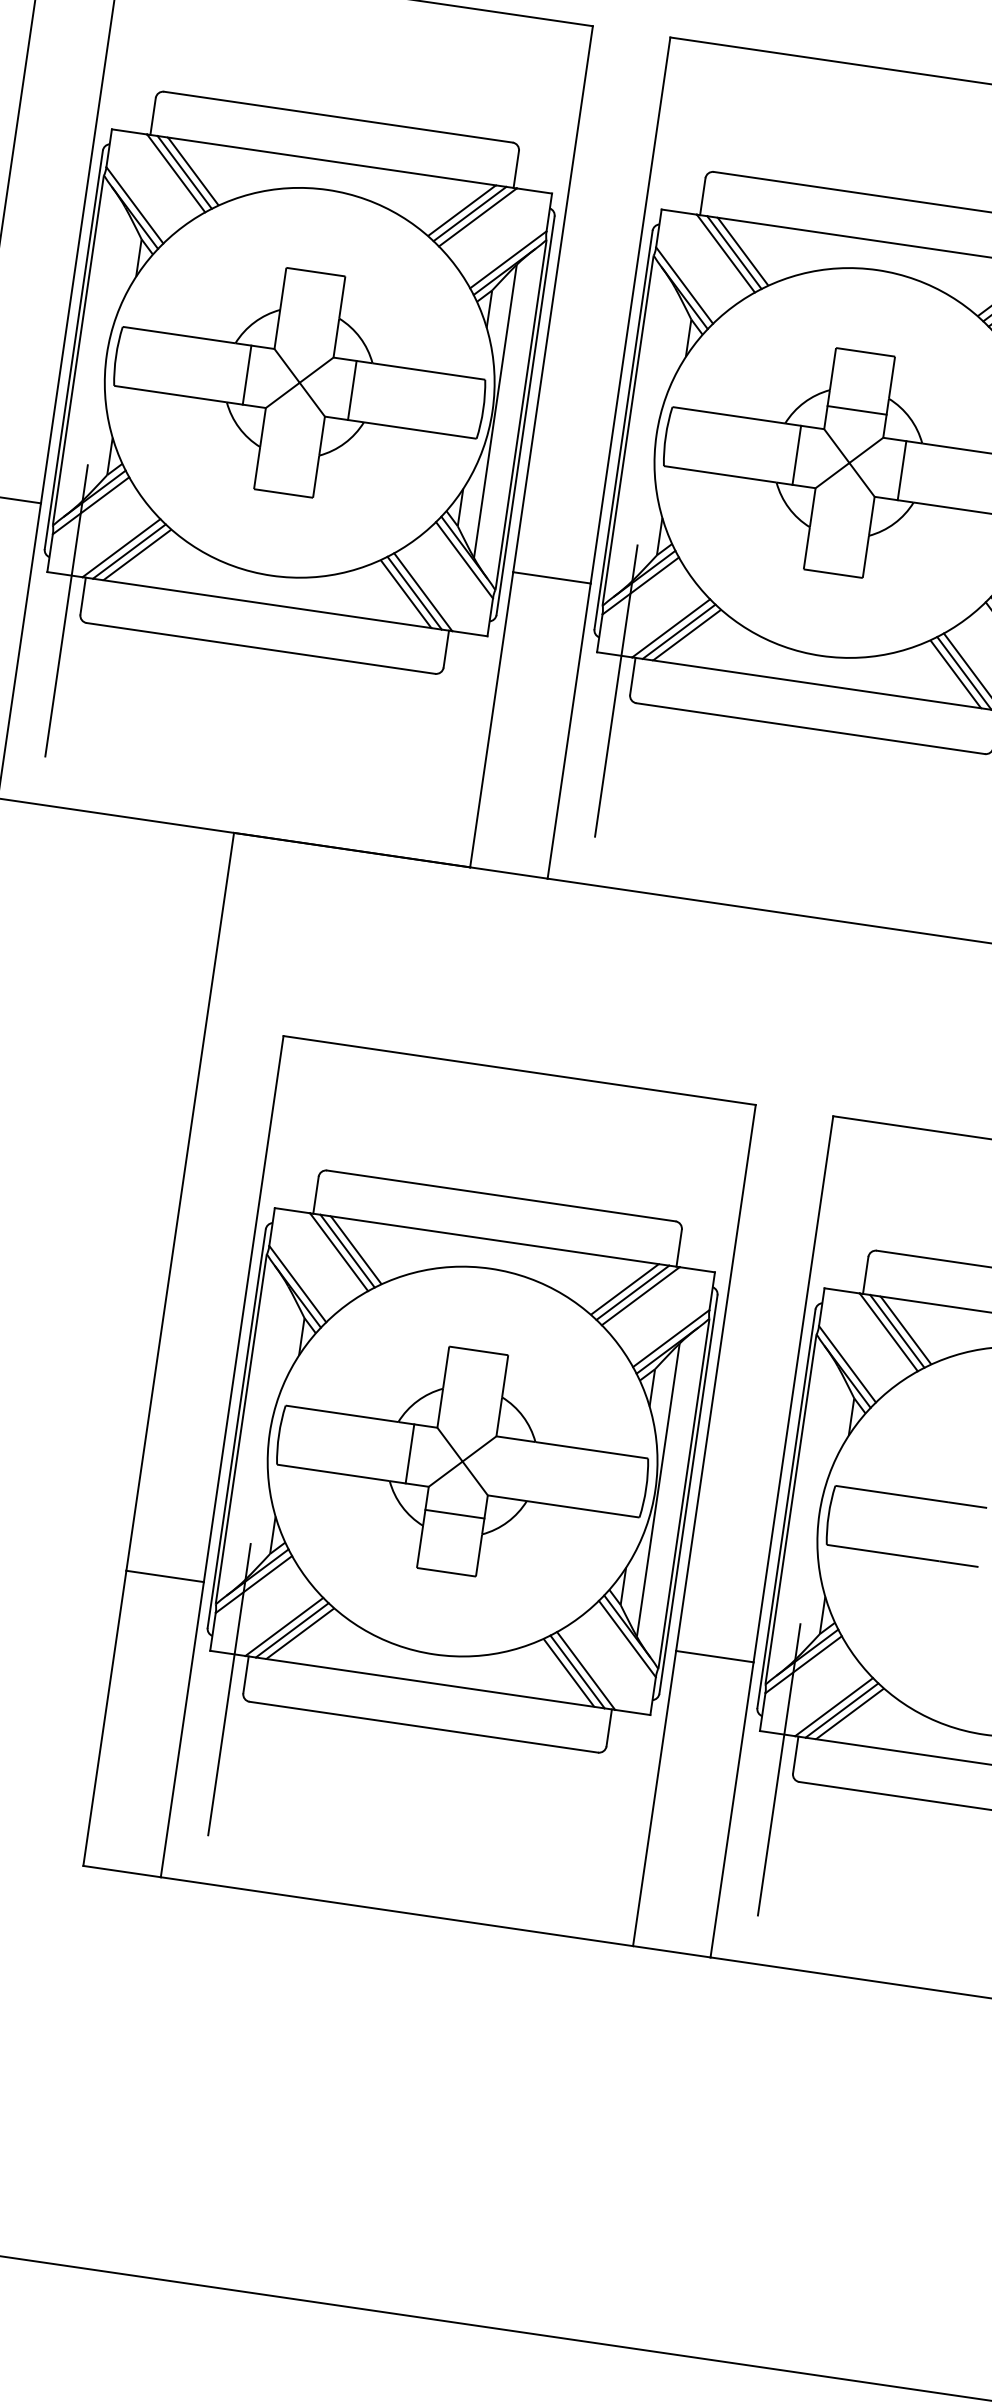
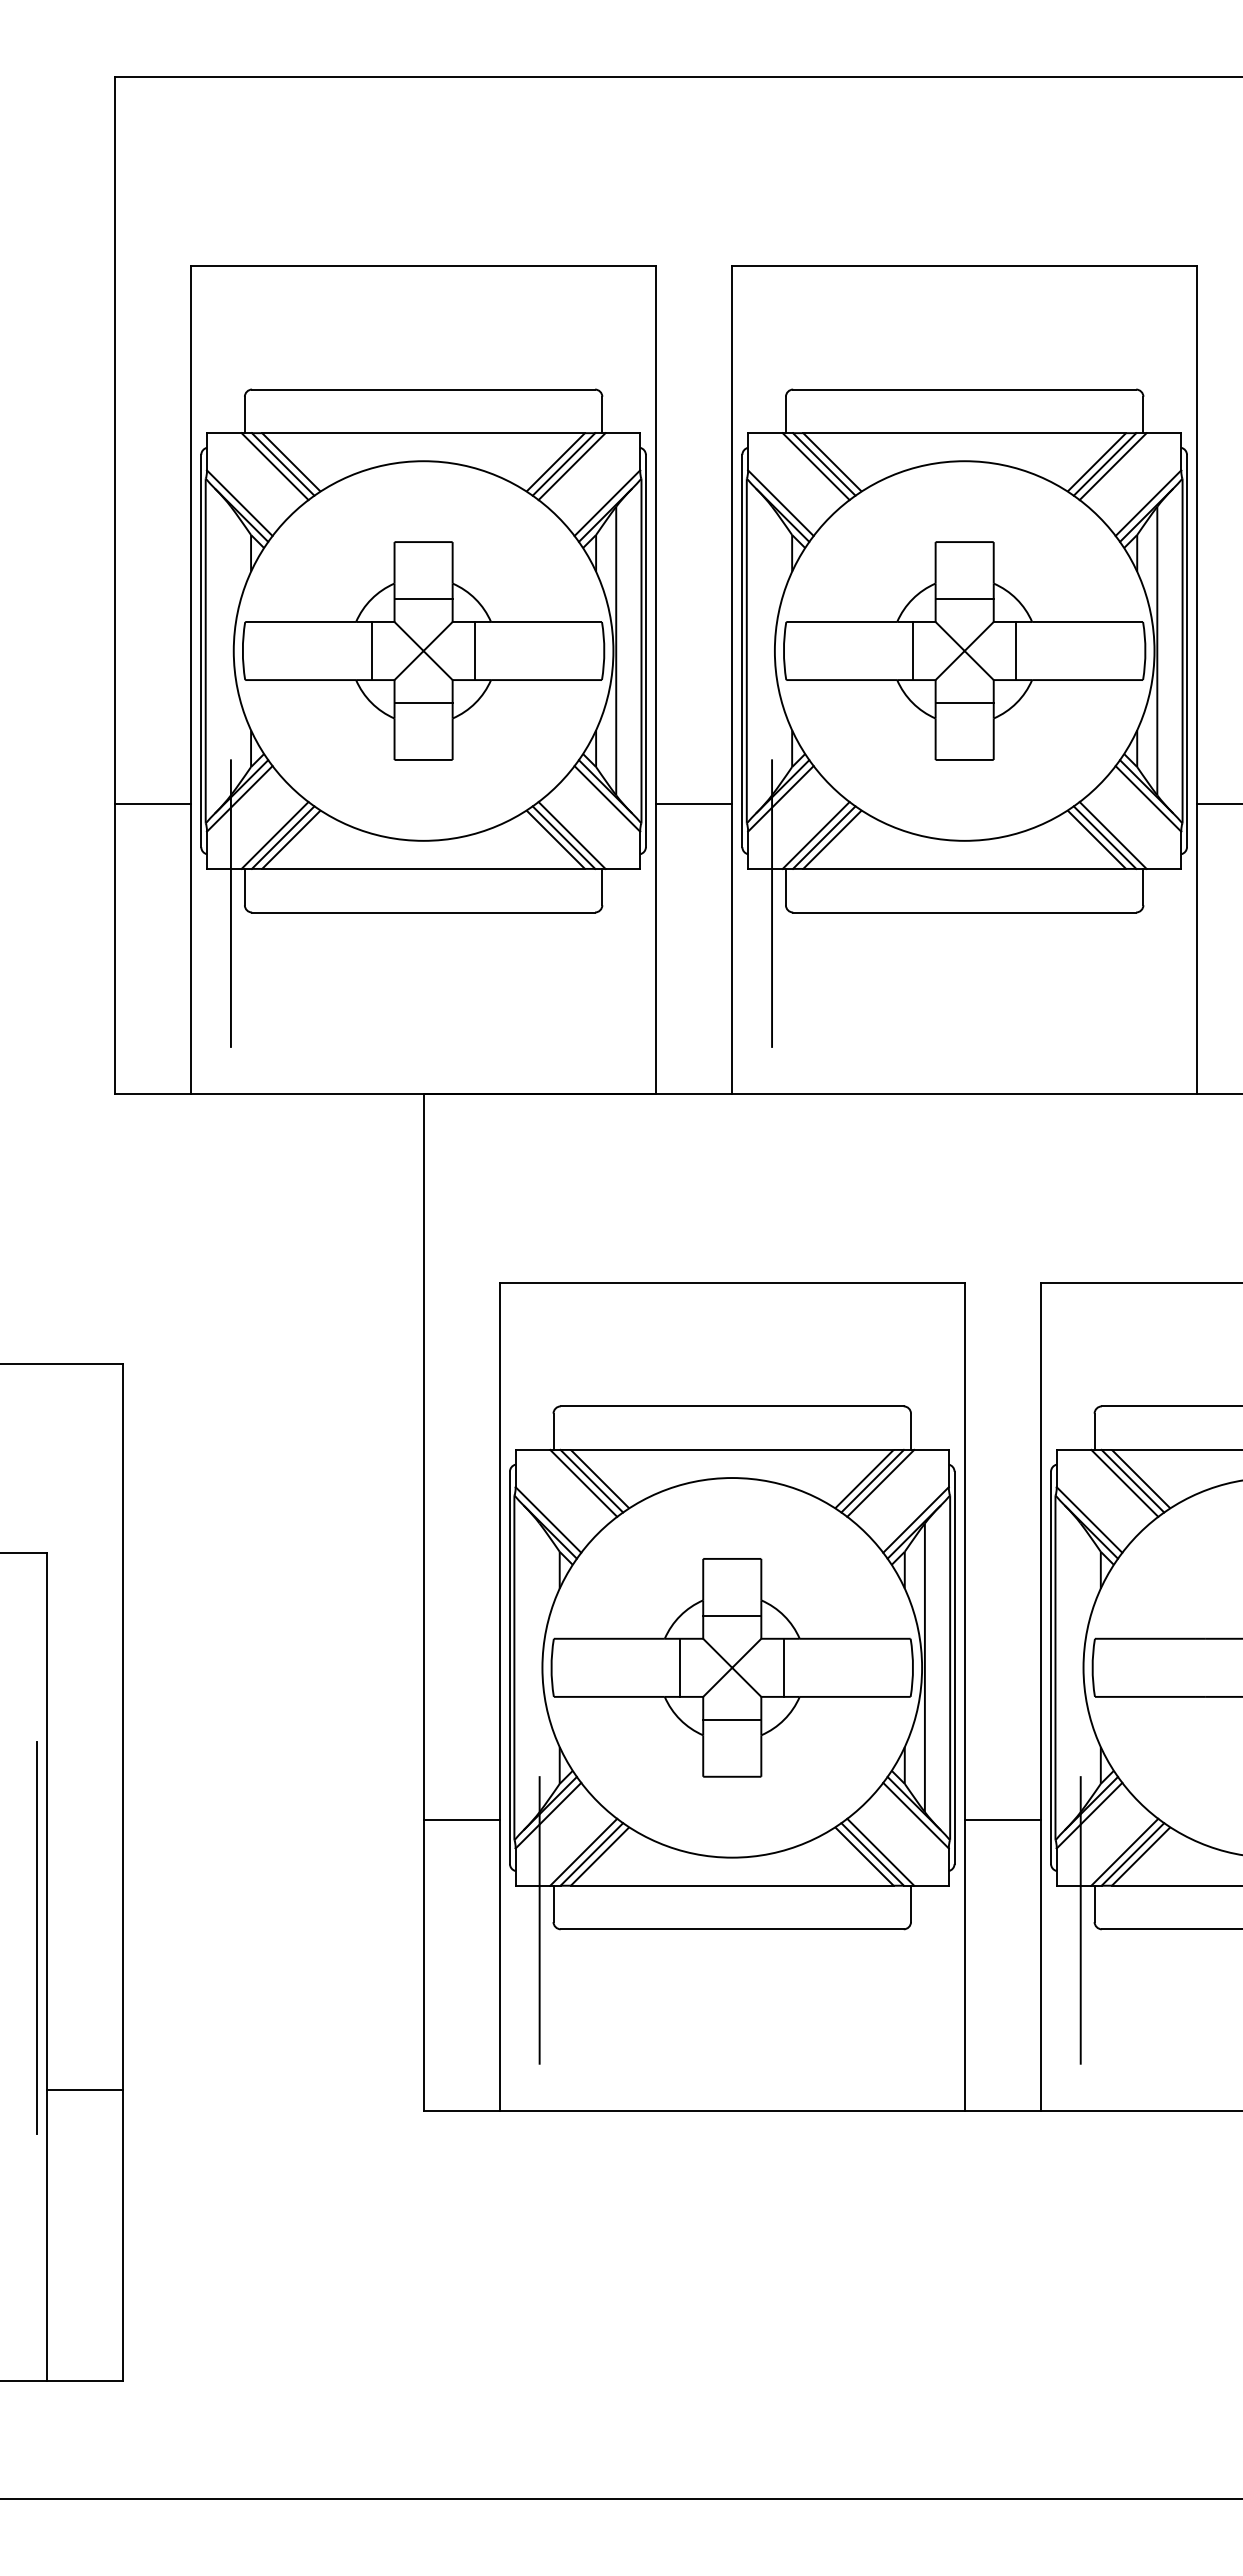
line: (307, 330) -> (423, 599), added
line: (291, 435) -> (423, 702), added
line: (841, 515) -> (964, 702), added
line: (470, 1409) -> (732, 1616), added
line: (515, 1468) -> (784, 1667), added

